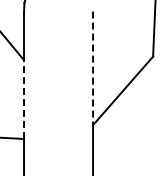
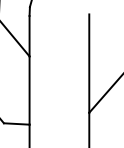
line: (93, 68) -> (89, 63), dashed -> solid
line: (24, 99) -> (29, 90), dashed -> solid

